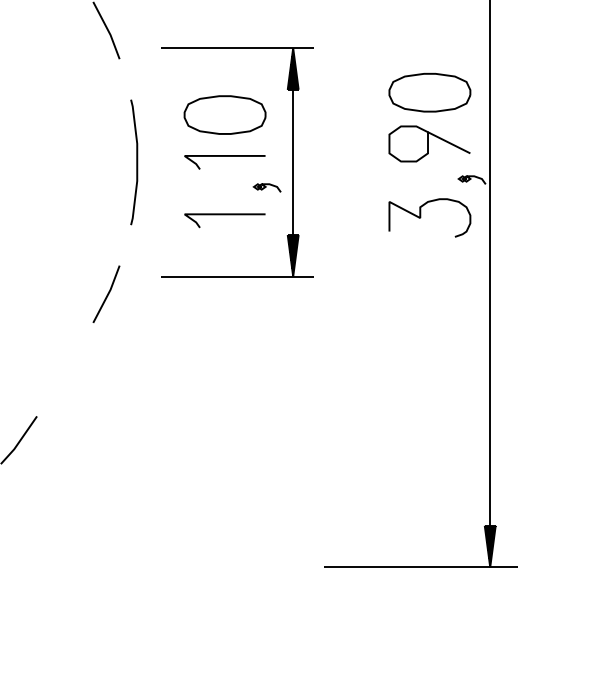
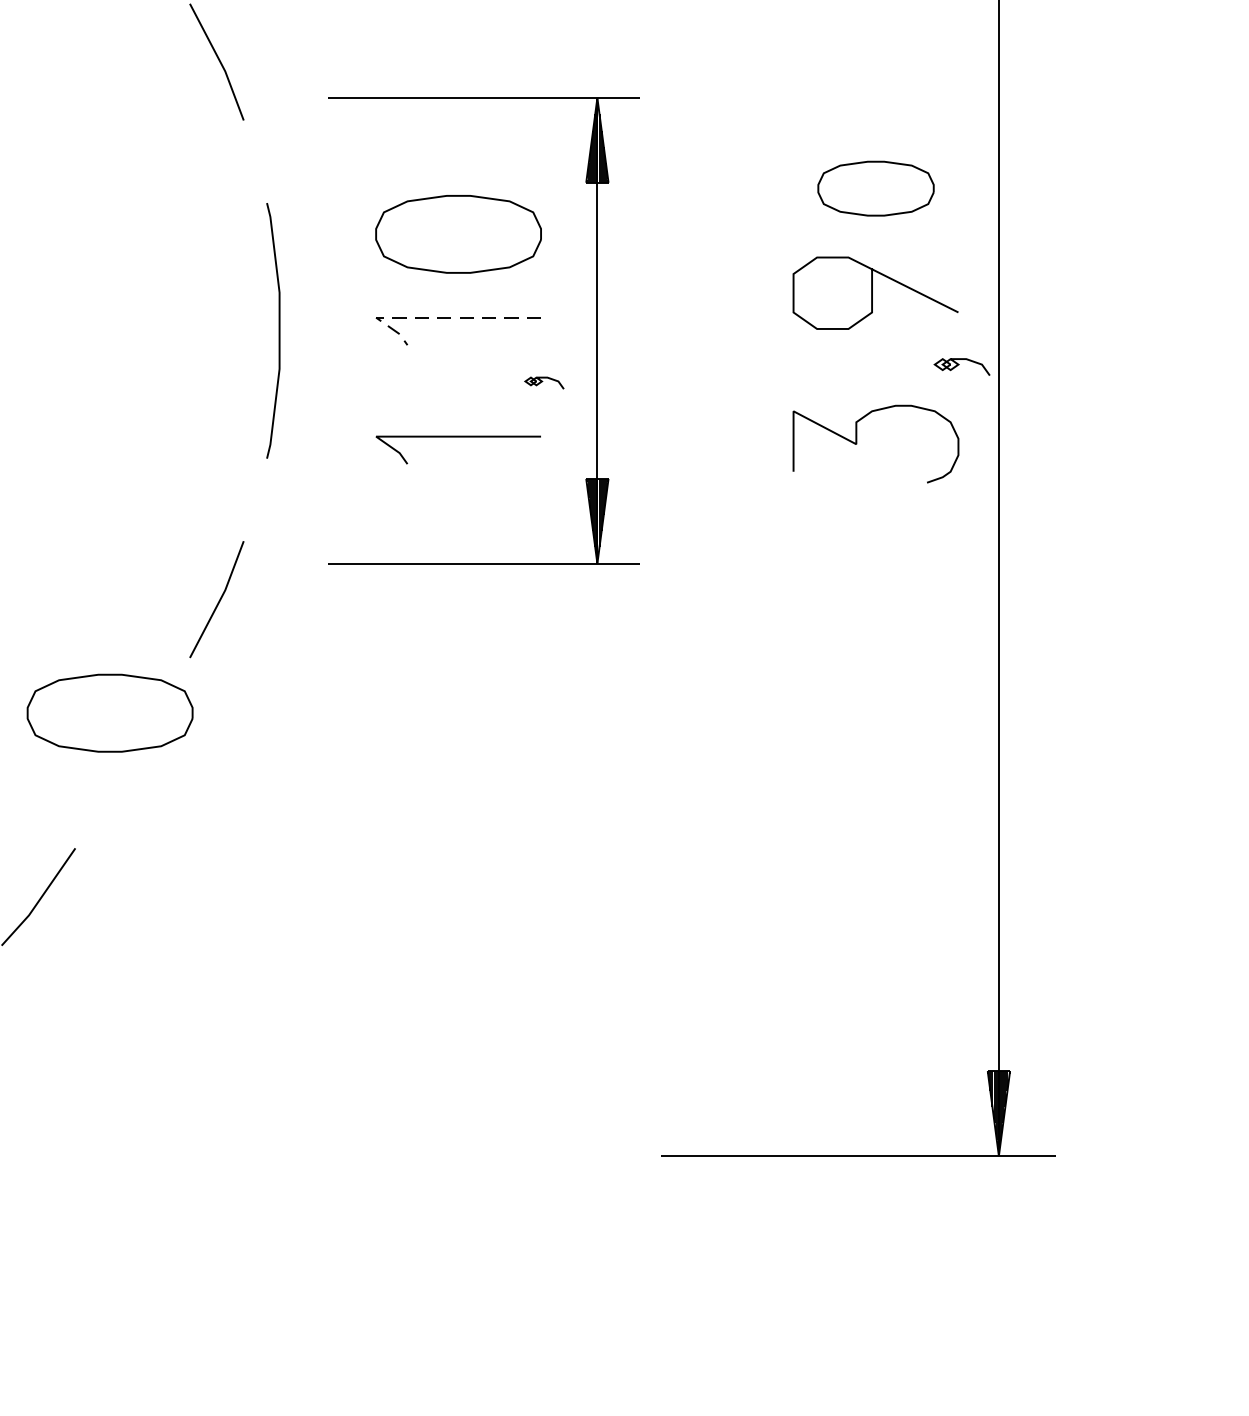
part: (429, 92) -> (875, 188), size x0.7
line: (212, 155) -> (432, 316), solid -> dashed
part: (266, 187) -> (542, 381), size x0.7
part: (53, 349) -> (108, 712), added

